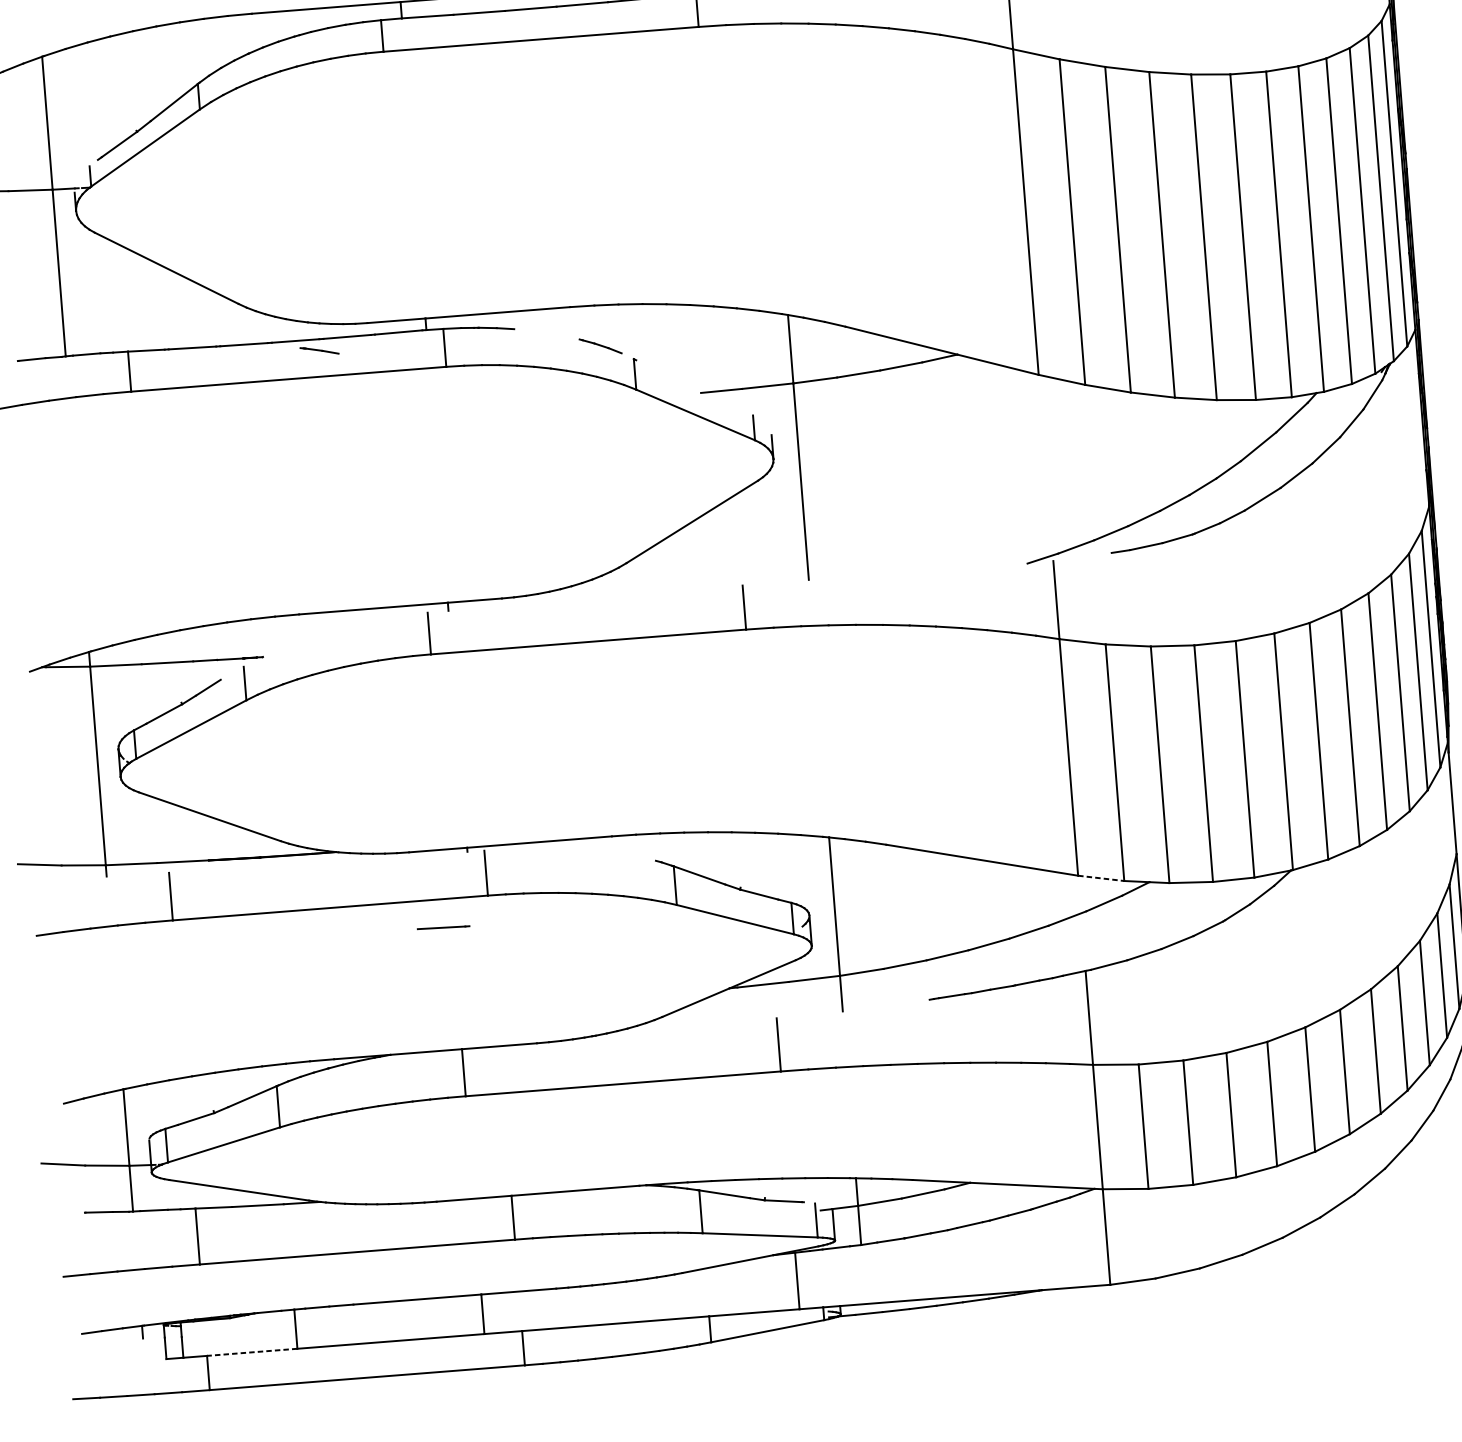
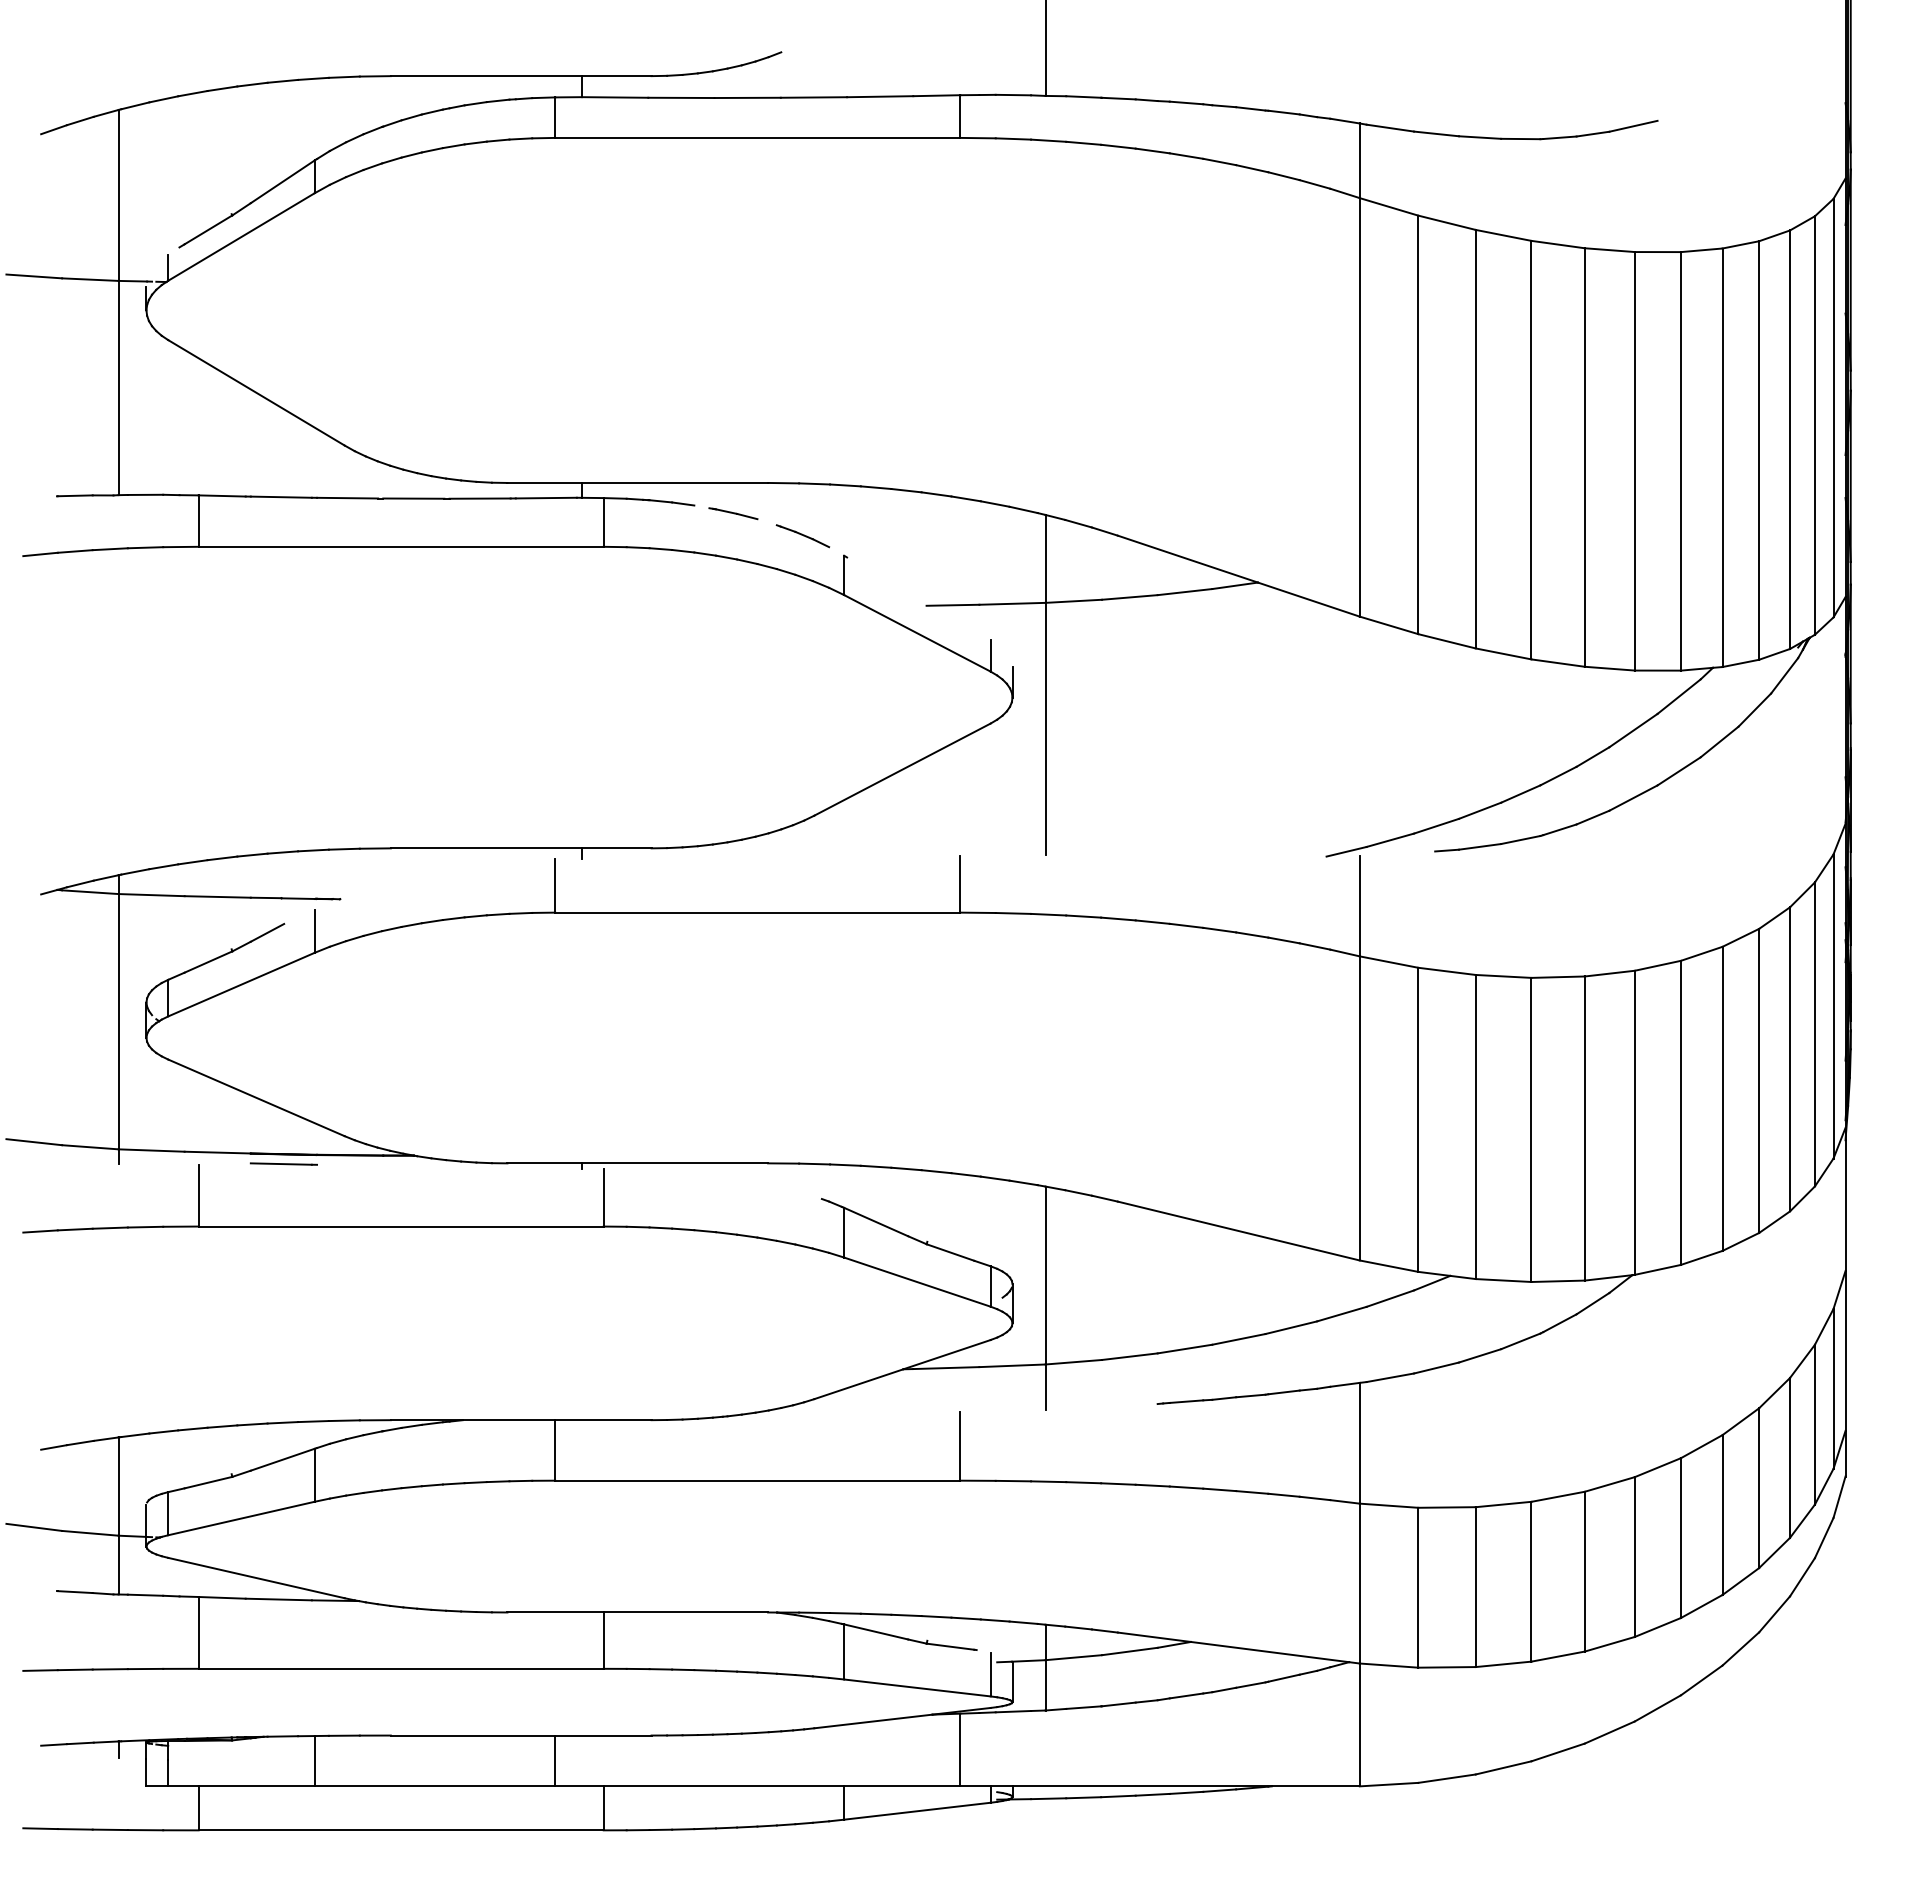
line: (319, 350) -> (733, 513), moved
line: (1101, 878) -> (1389, 1266), dashed -> solid
line: (443, 927) -> (283, 1163), moved
line: (252, 1352) -> (256, 1786), dashed -> solid

